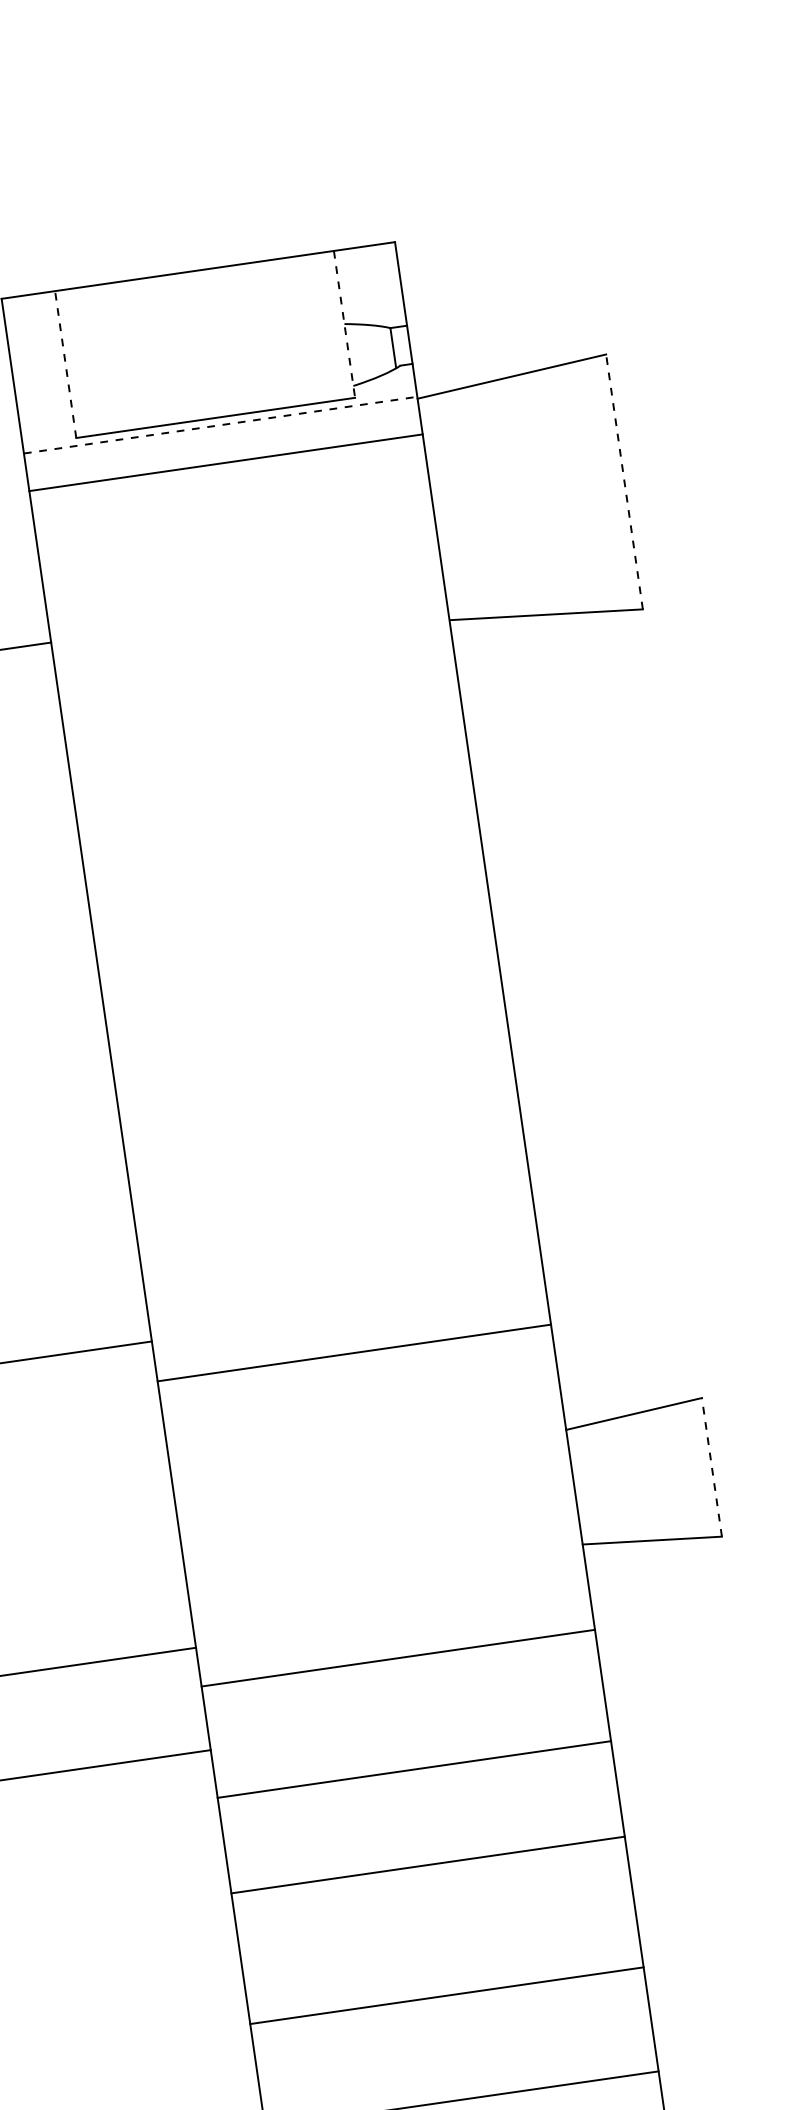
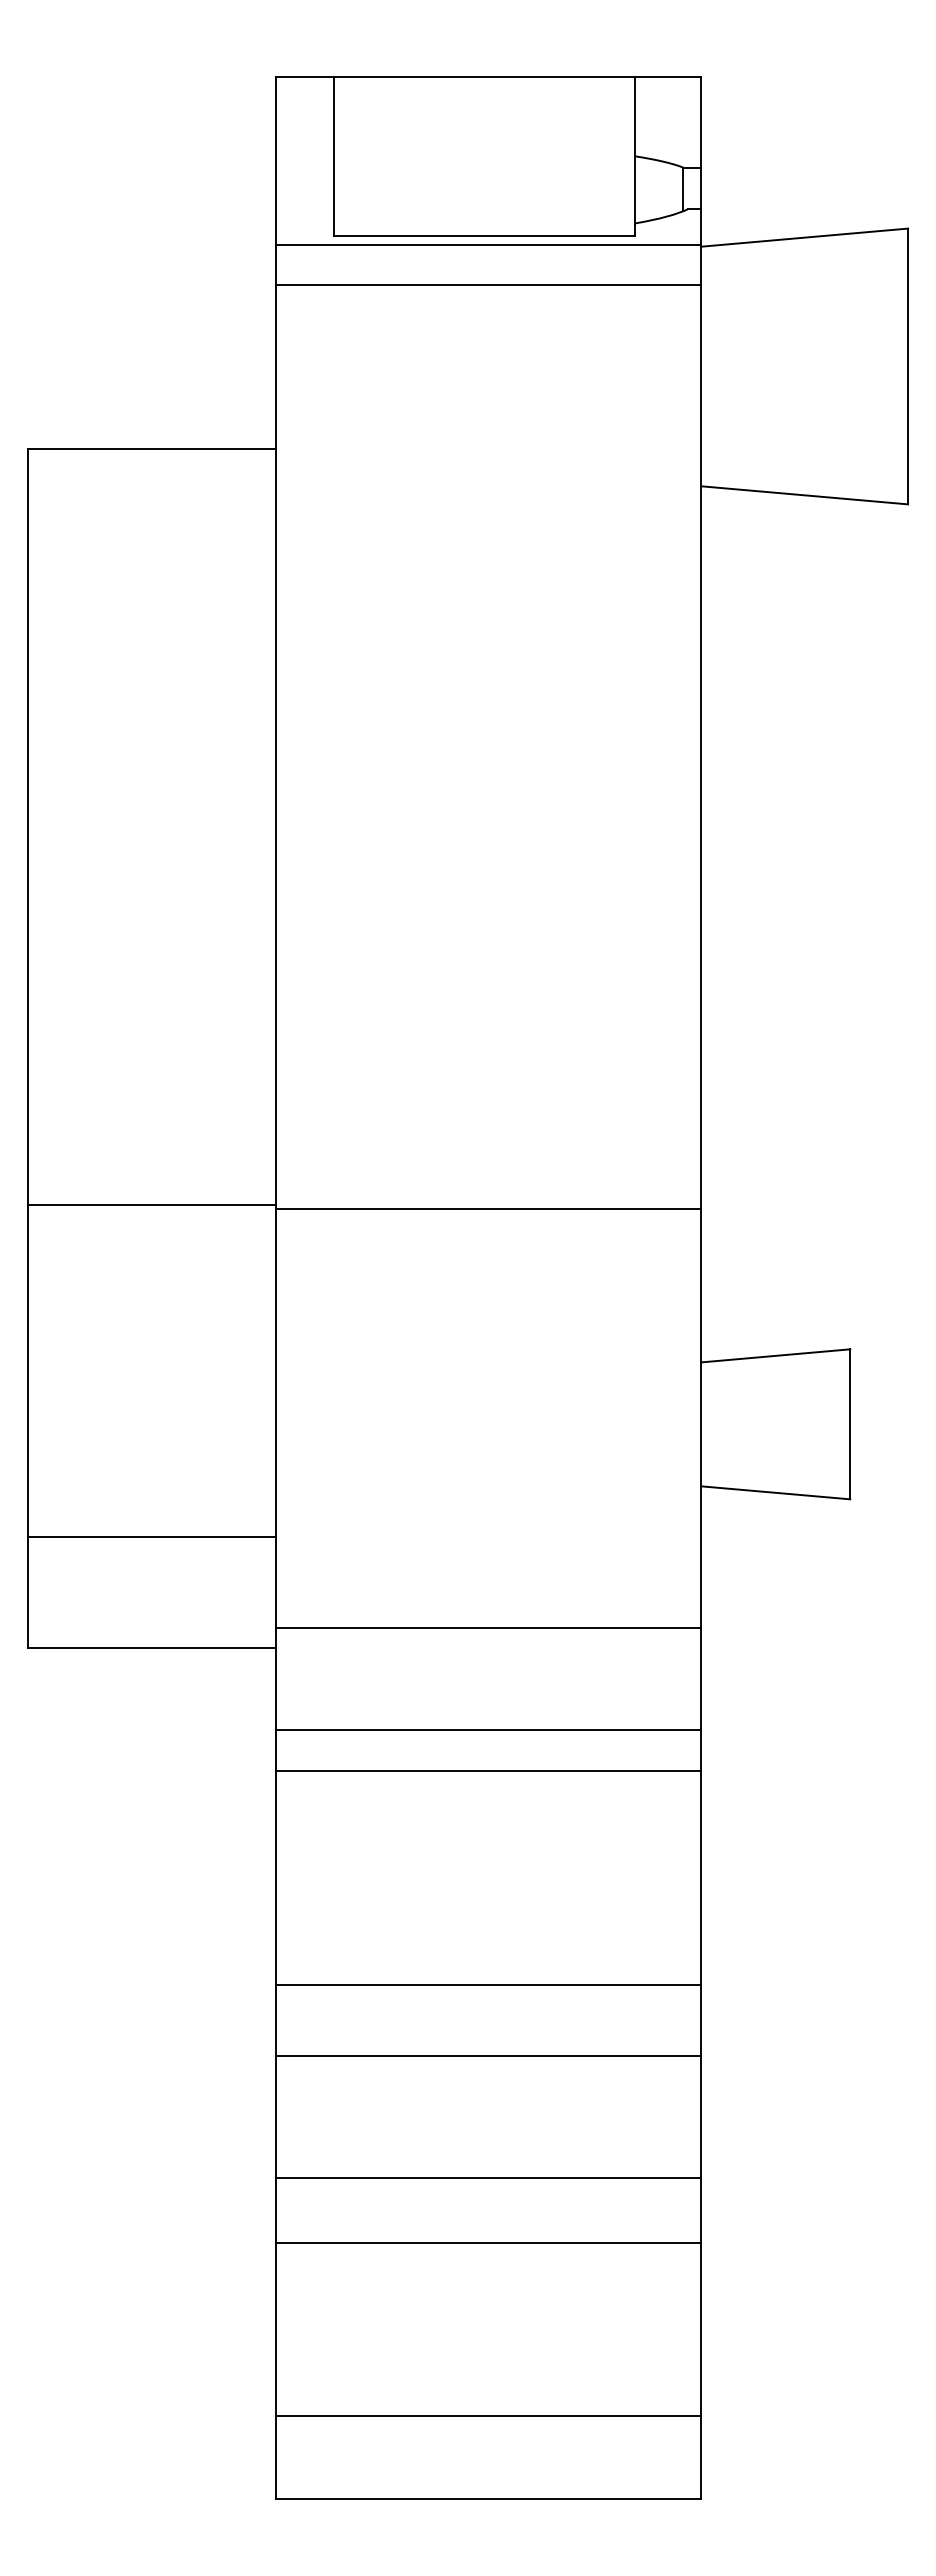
line: (344, 325) -> (635, 157), dashed -> solid
line: (65, 364) -> (333, 156), dashed -> solid
line: (220, 425) -> (488, 244), dashed -> solid
line: (624, 481) -> (908, 366), dashed -> solid
line: (354, 1353) -> (488, 1209), moved
line: (712, 1467) -> (850, 1424), dashed -> solid
line: (398, 1658) -> (488, 1627), moved
line: (414, 1769) -> (488, 1730), moved
line: (427, 1865) -> (488, 1771), moved
line: (446, 1995) -> (488, 1984), moved

